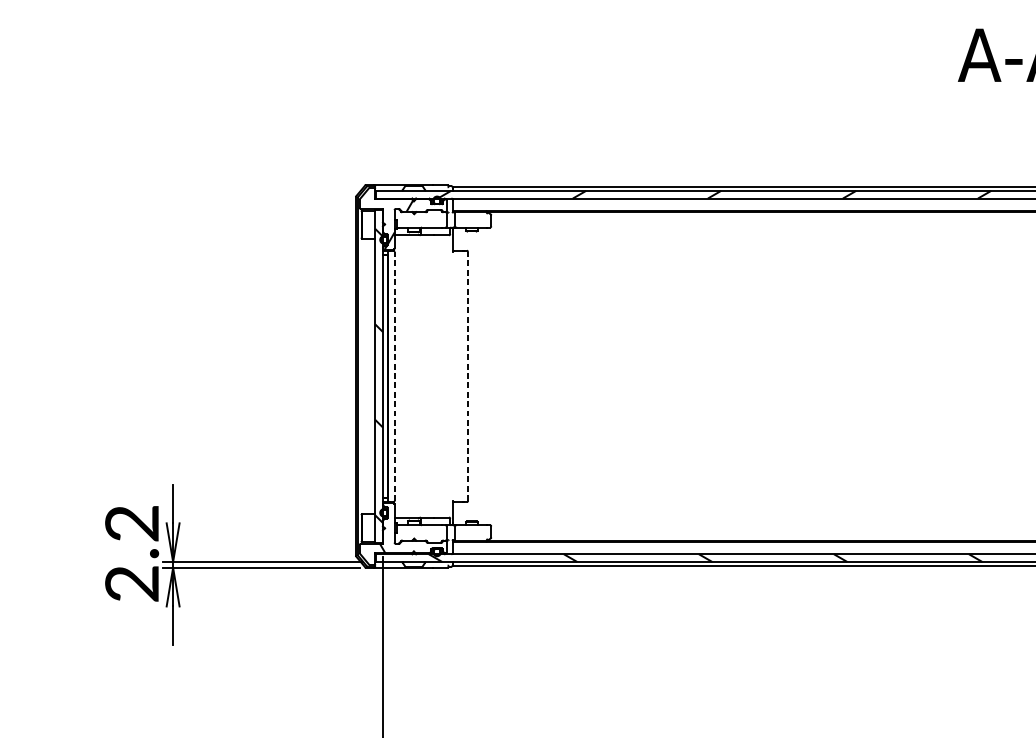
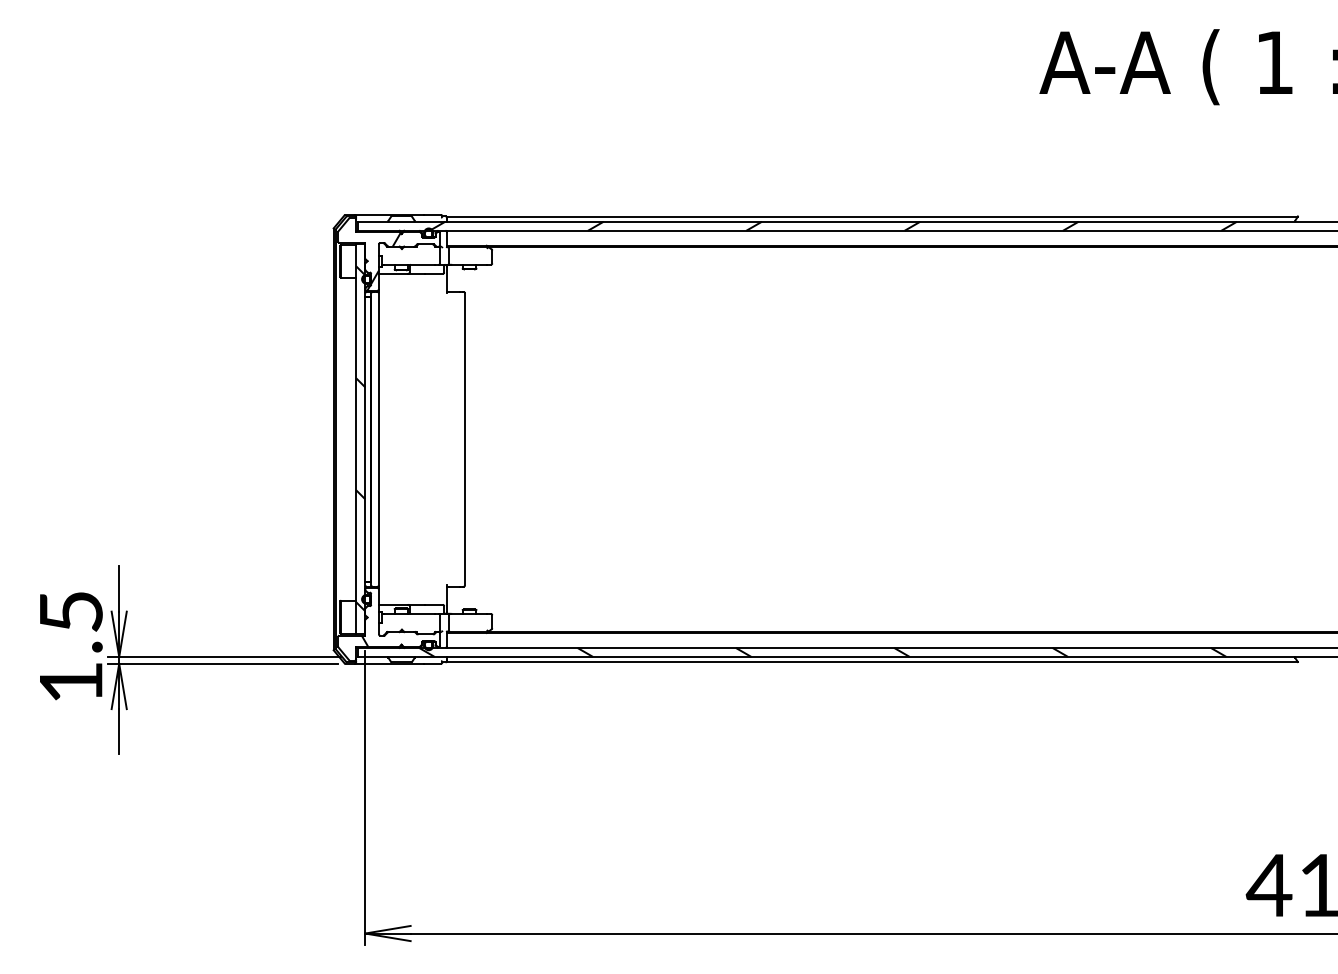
line: (394, 376) -> (378, 439), dashed -> solid
line: (468, 376) -> (465, 439), dashed -> solid
text: (131, 553) -> (70, 647), 2.2 -> 1.5

